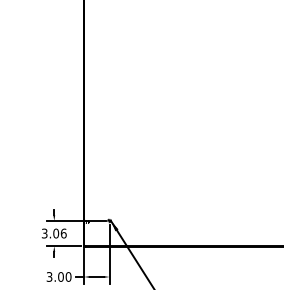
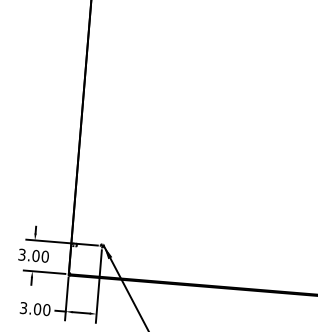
text: (63, 233) -> (44, 256), 3.06 -> 3.00

